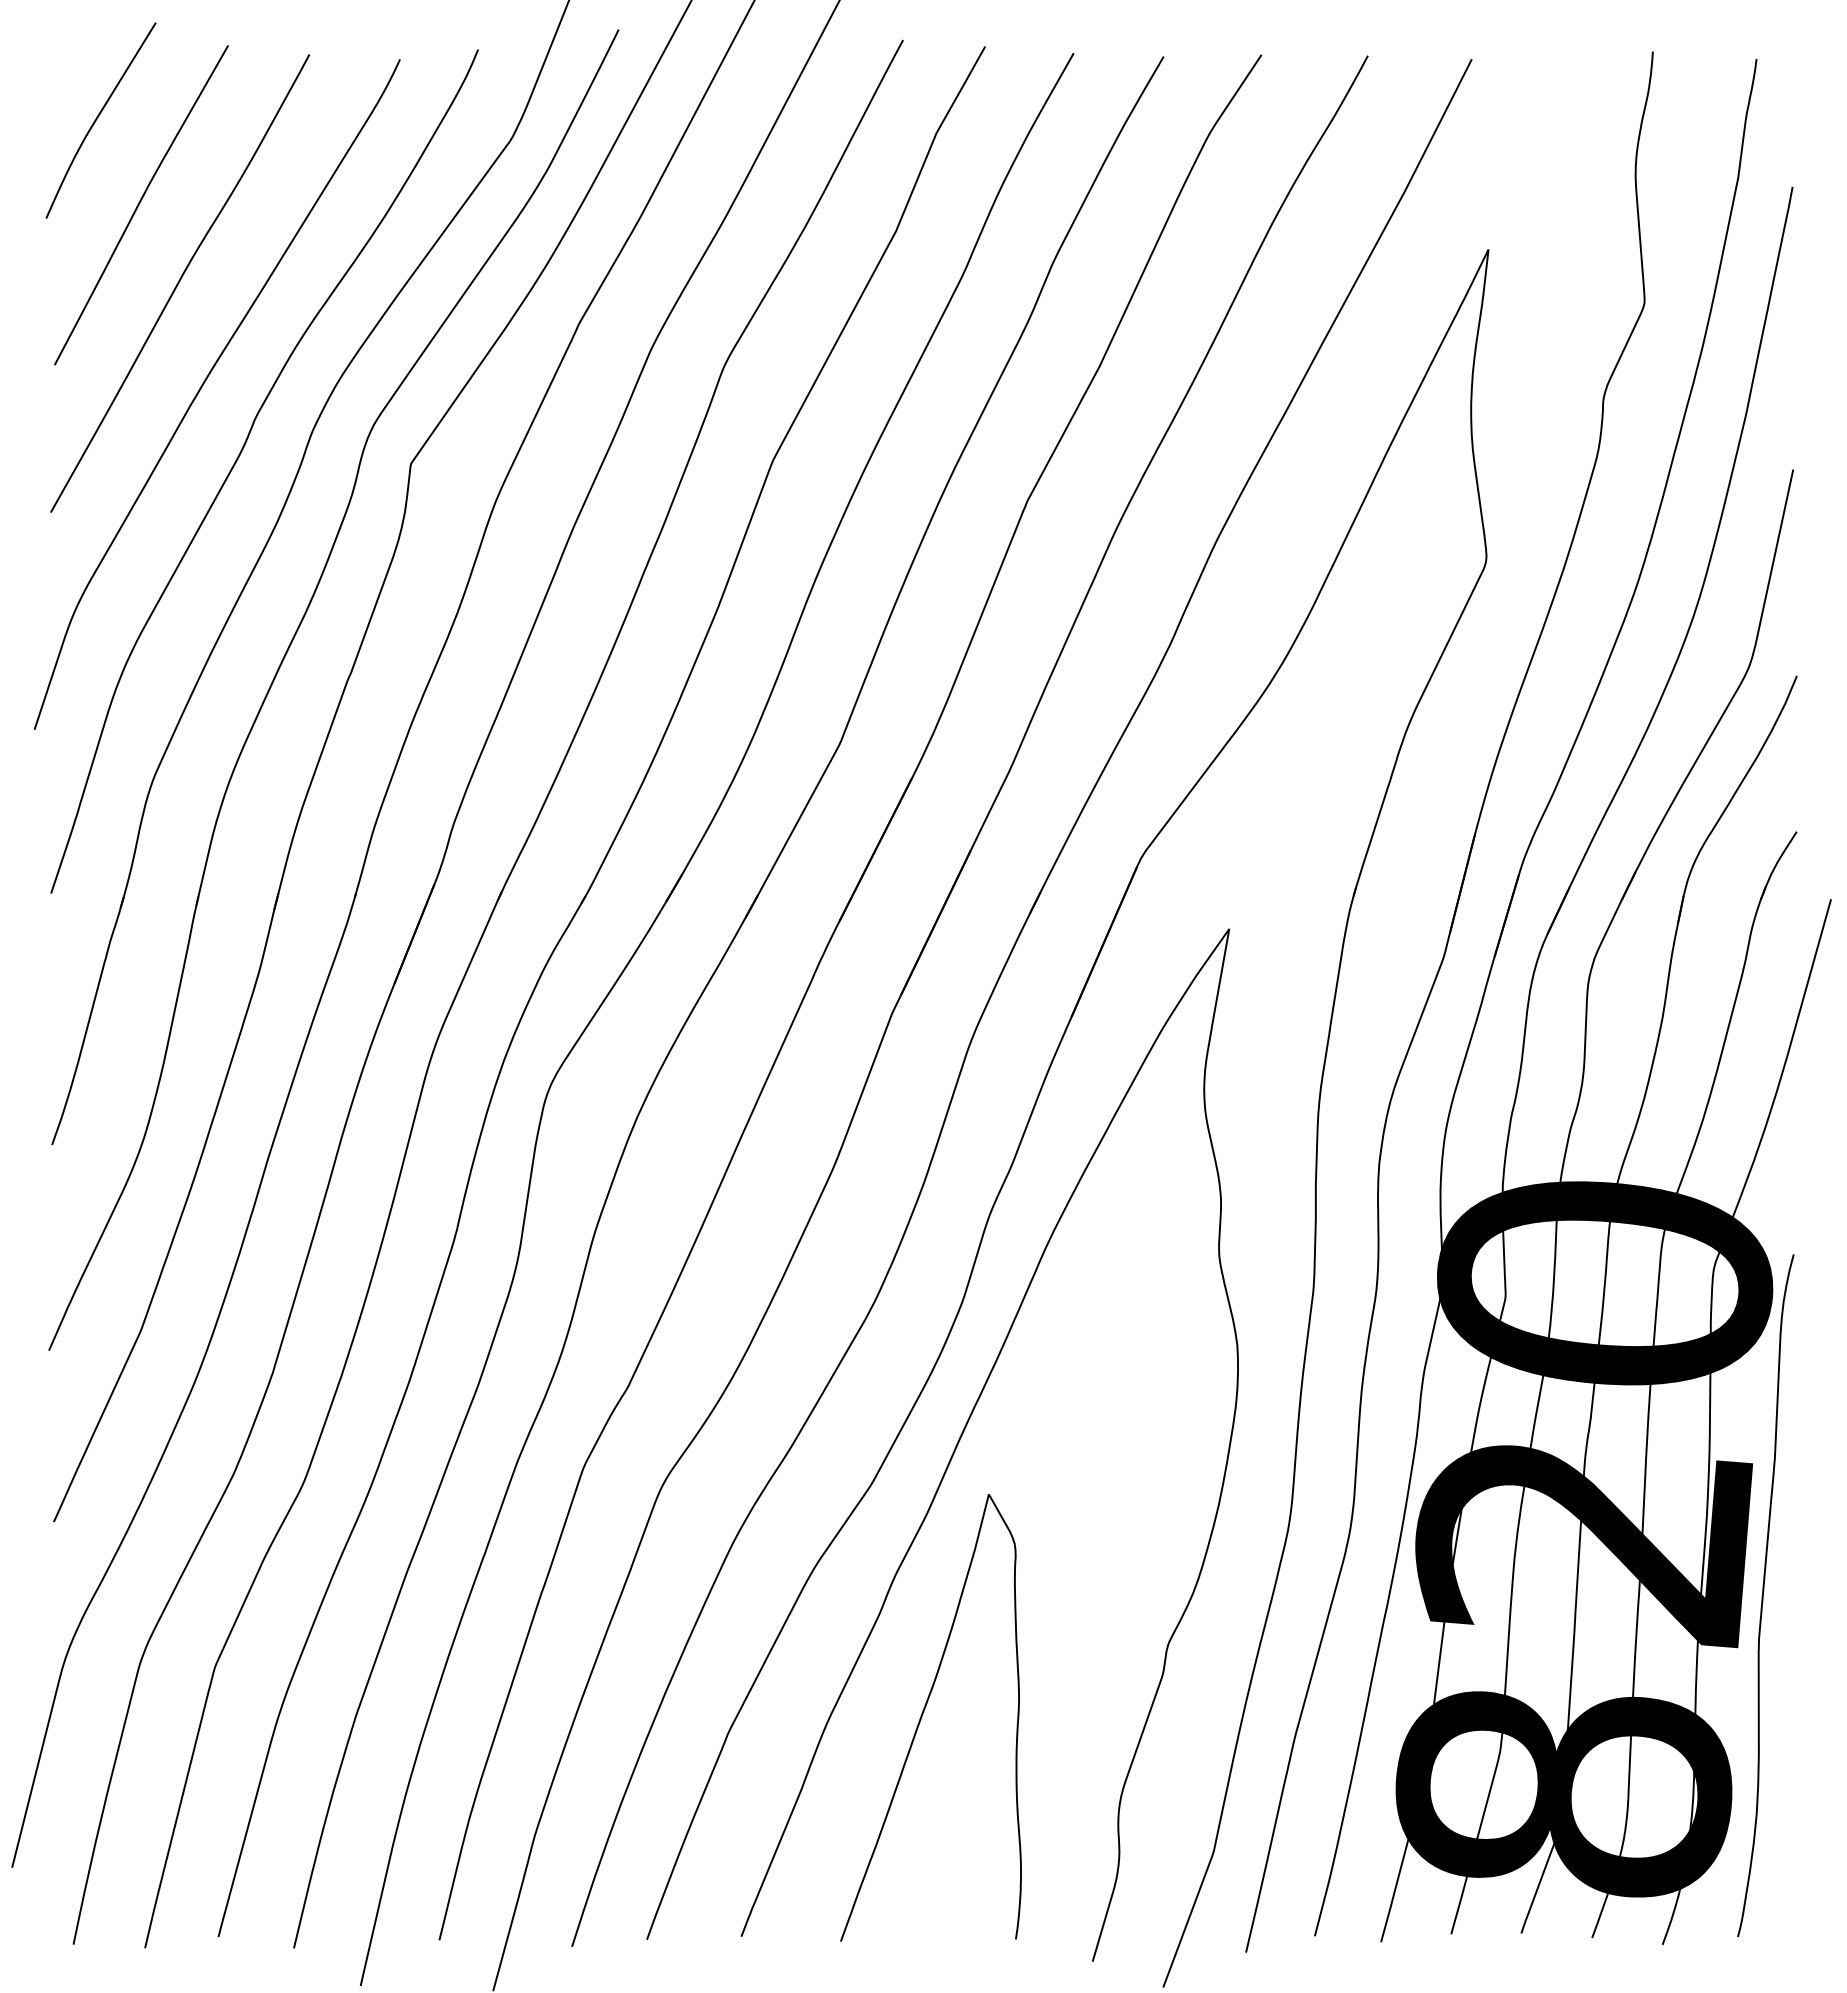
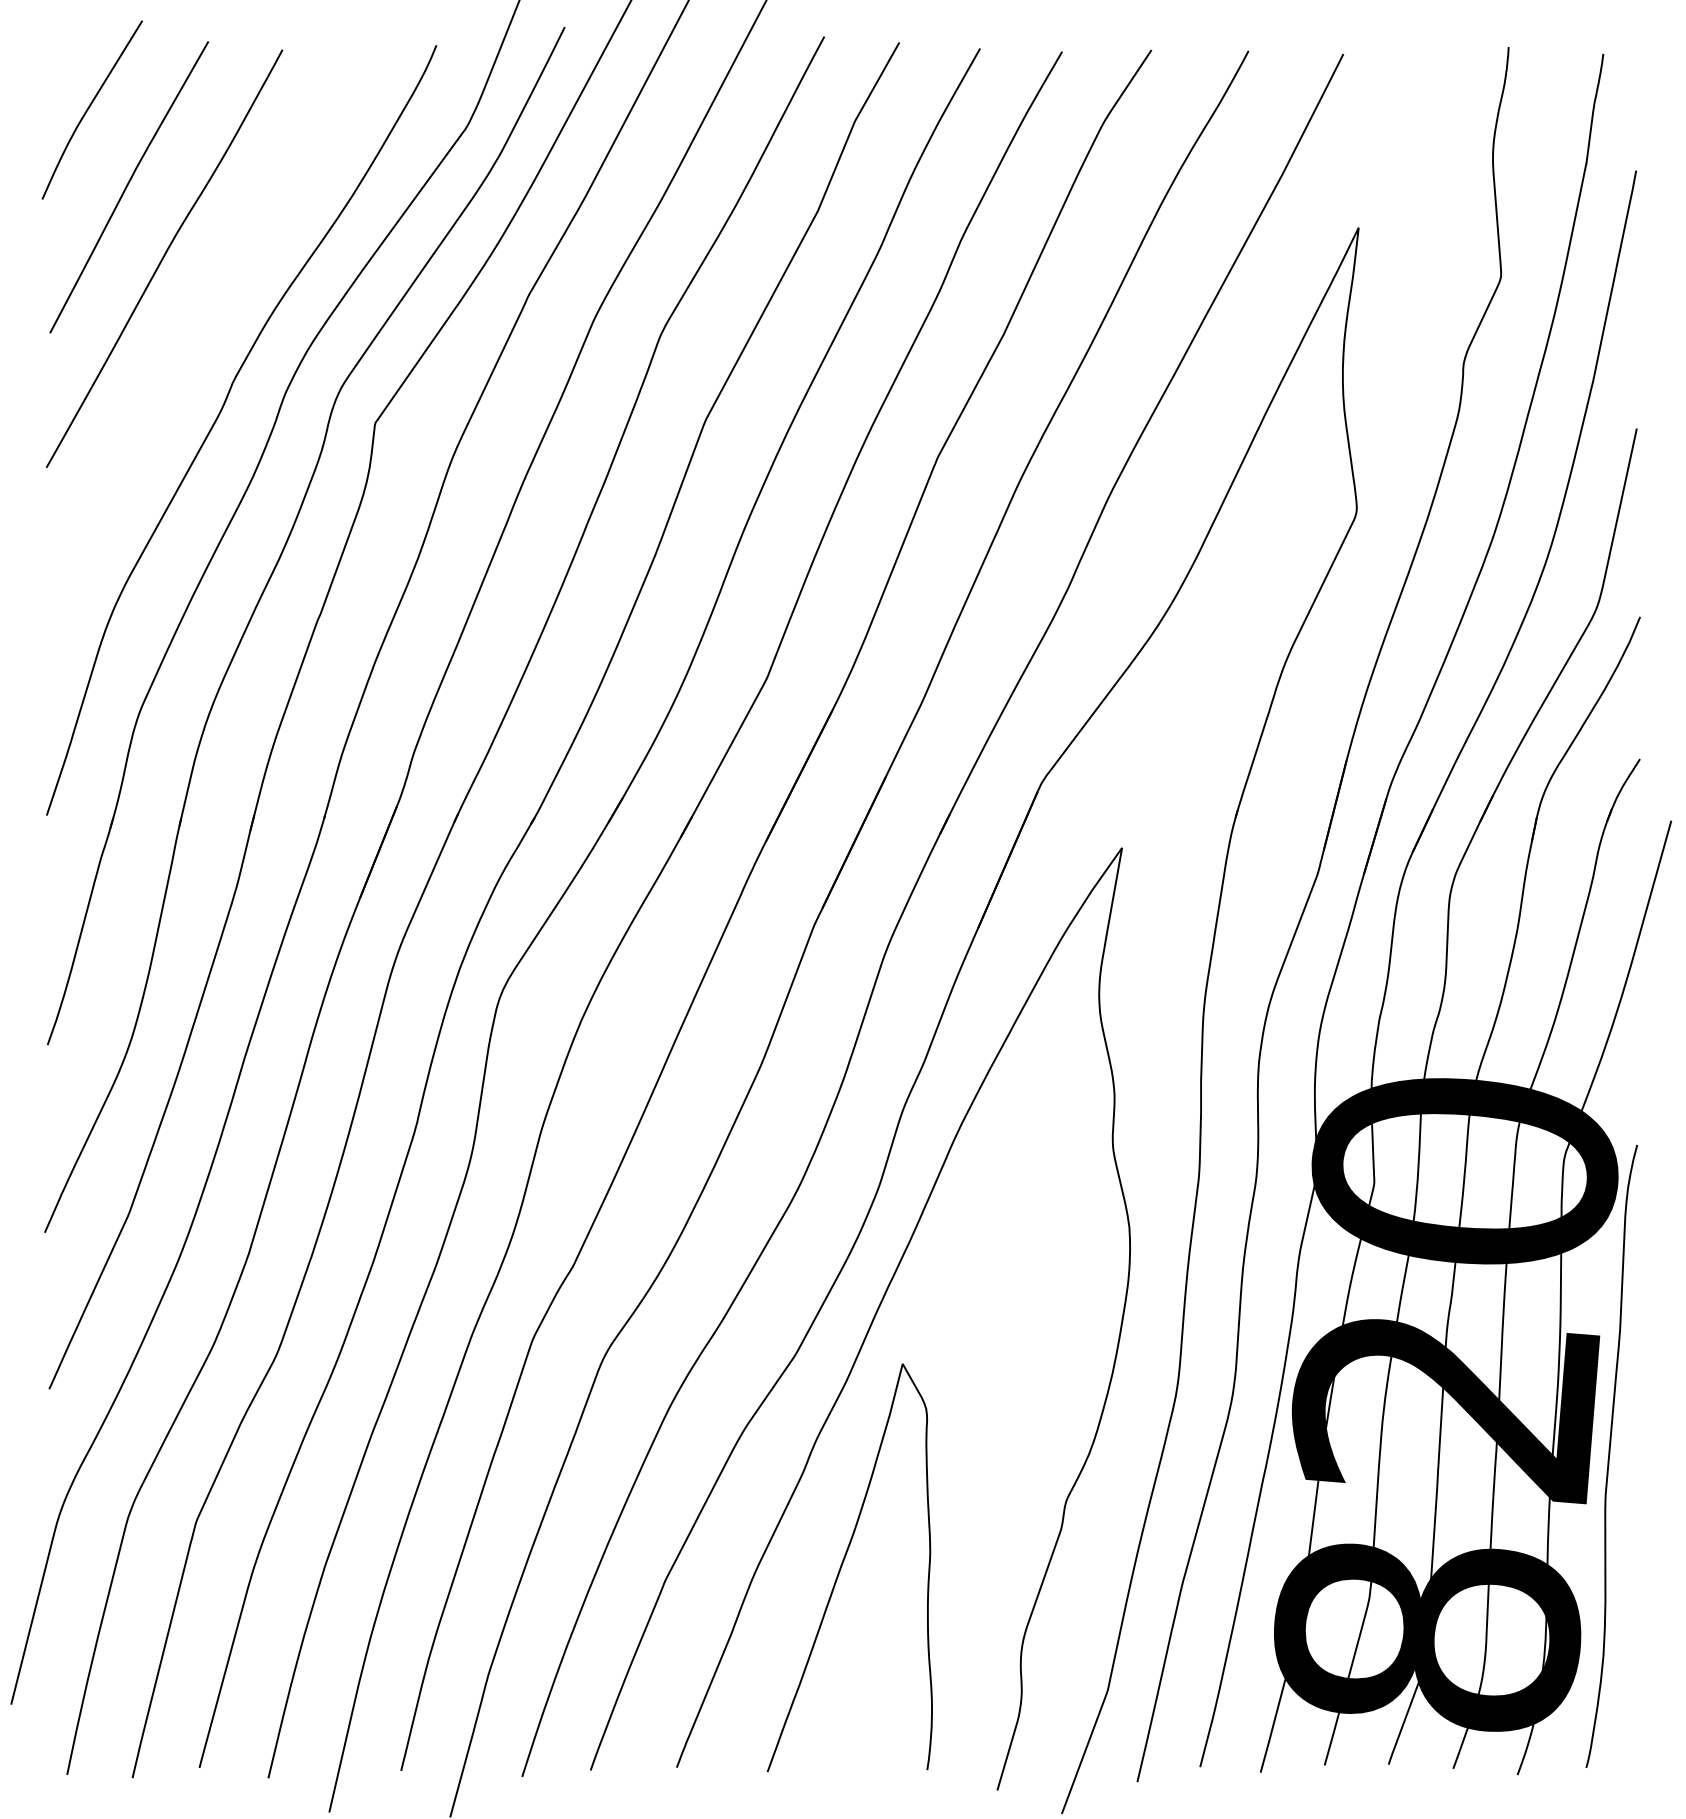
curve: (202, 387) -> (184, 353), removed

